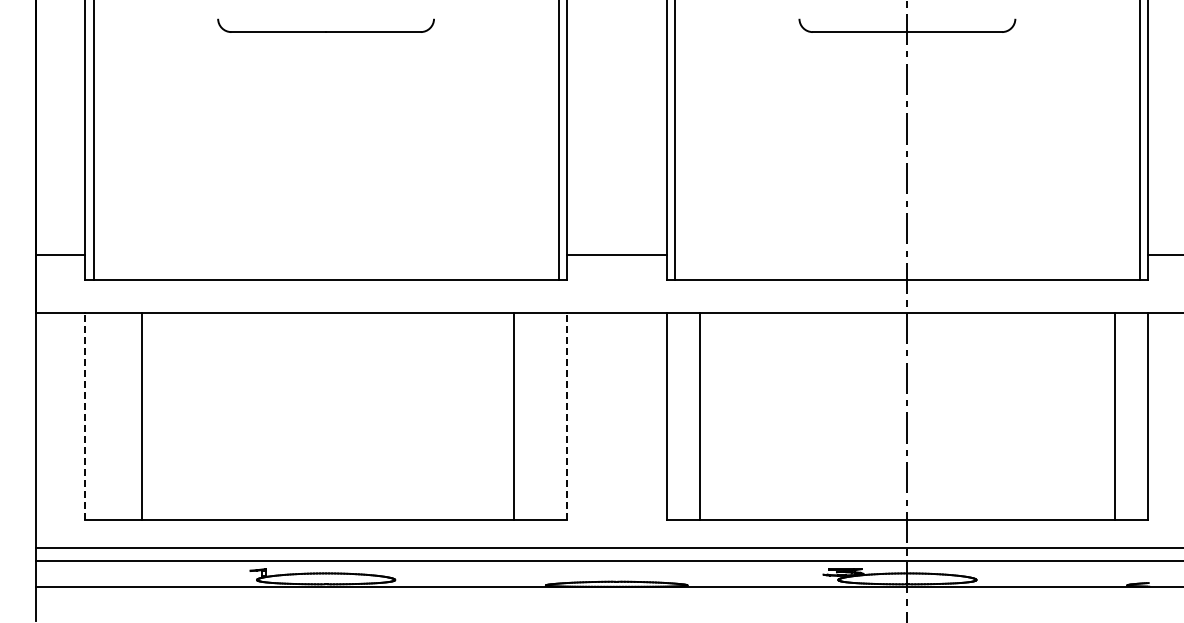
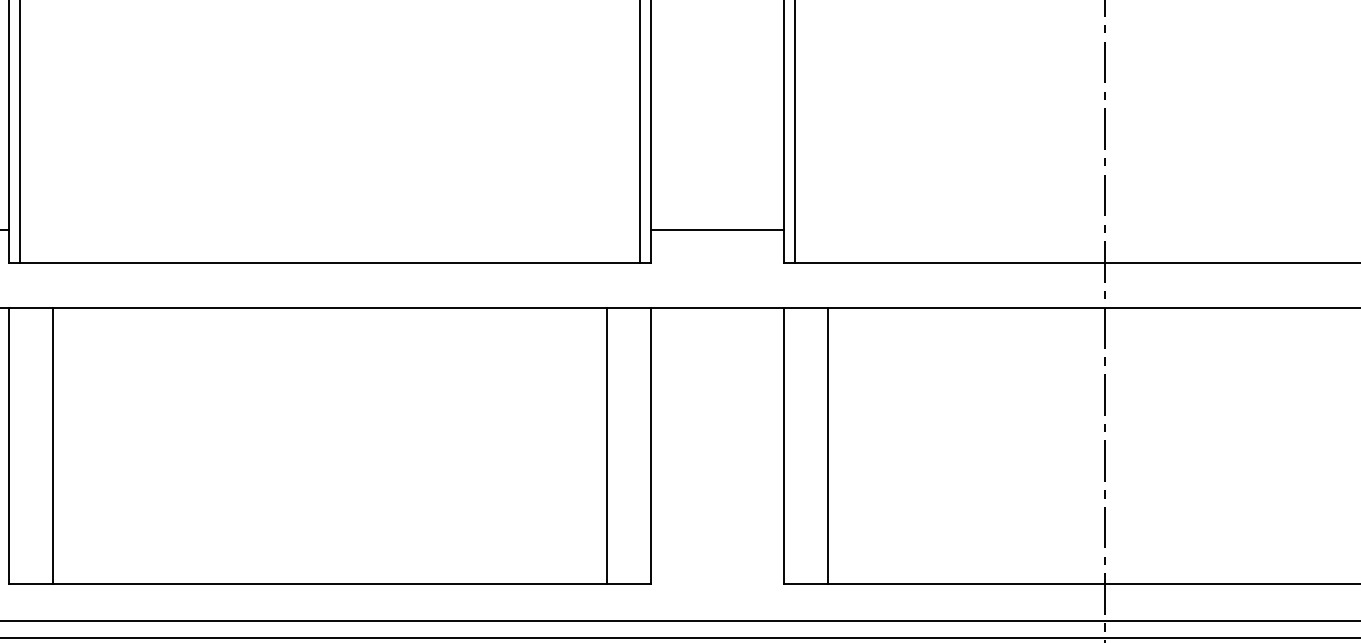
line: (85, 416) -> (8, 445), dashed -> solid
line: (142, 416) -> (52, 445), moved
line: (513, 416) -> (606, 445), moved
line: (566, 416) -> (650, 445), dashed -> solid

